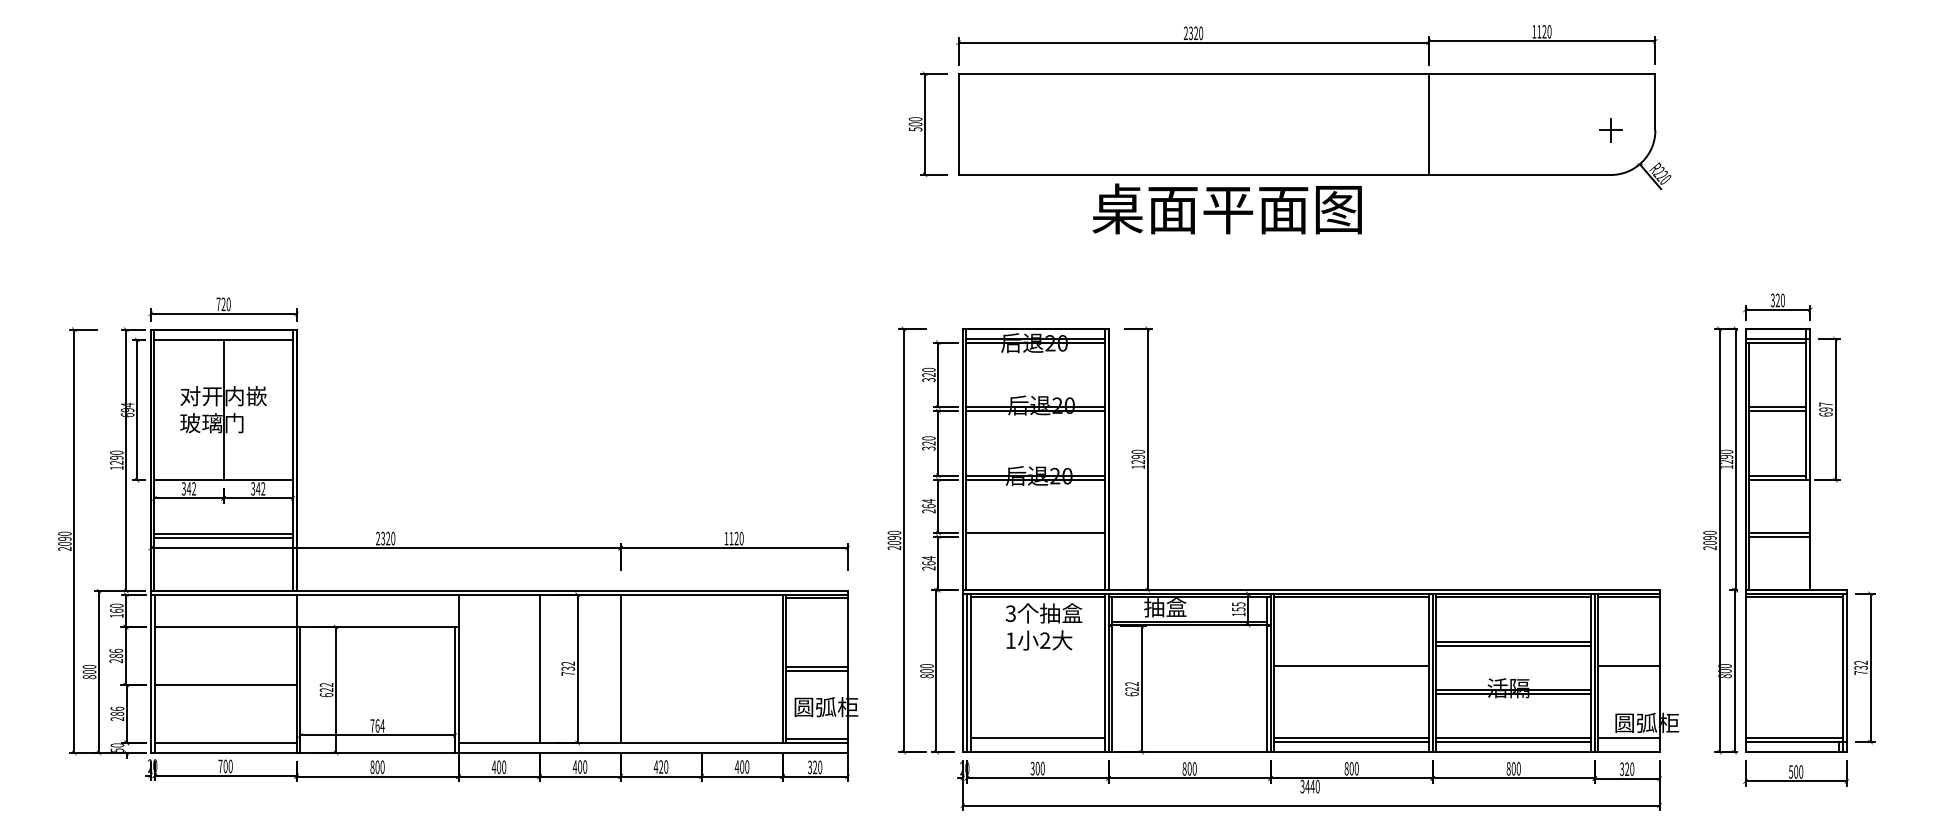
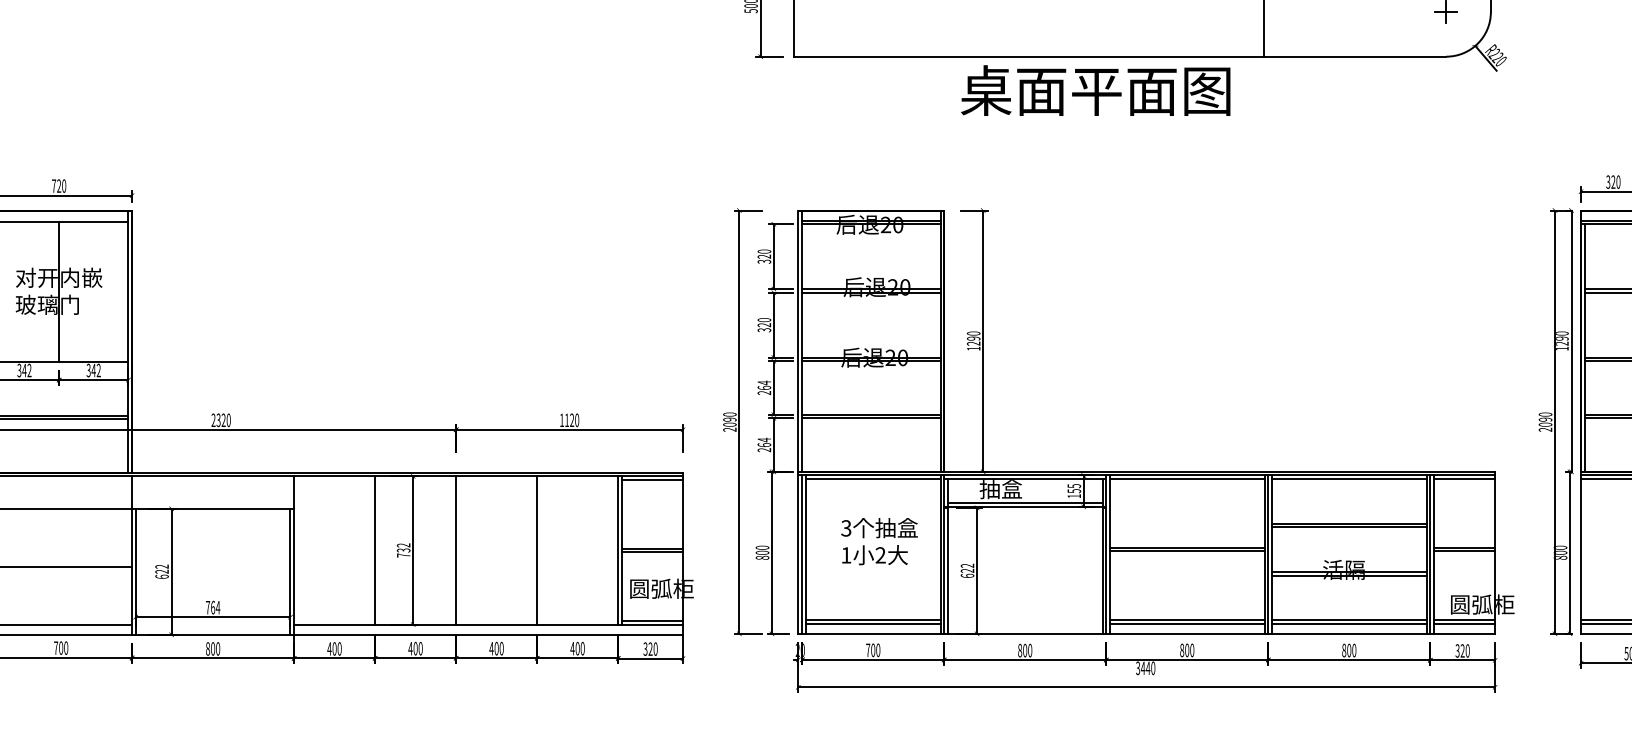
text: (1226, 208) -> (1095, 90), moved
line: (1035, 536) -> (871, 418), added
text: (1043, 626) -> (879, 541), moved
line: (701, 668) -> (537, 550), added
line: (1351, 669) -> (1187, 551), added
line: (1628, 669) -> (1464, 551), added
line: (1037, 742) -> (873, 624), added
line: (1628, 742) -> (1464, 624), added
text: (661, 766) -> (497, 648), 420 -> 400
text: (1032, 768) -> (868, 650), 300 -> 700

